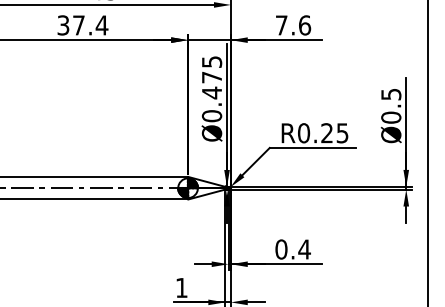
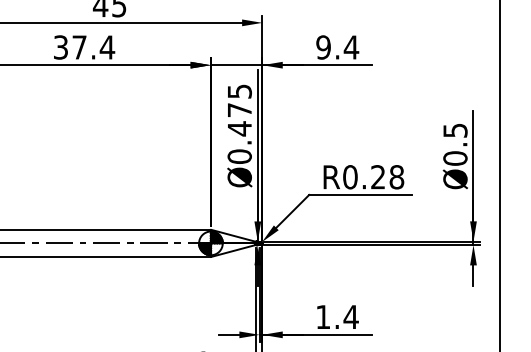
text: (293, 25) -> (337, 47), 7.6 -> 9.4
text: (342, 133) -> (396, 177), R0.25 -> R0.28
text: (281, 249) -> (323, 317), 0.4 -> 1.4

